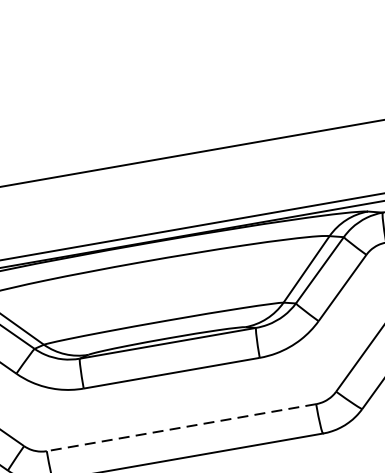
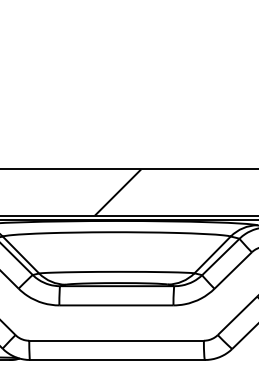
hatch: (143, 198) -> (117, 192), added
line: (181, 427) -> (116, 340), dashed -> solid

